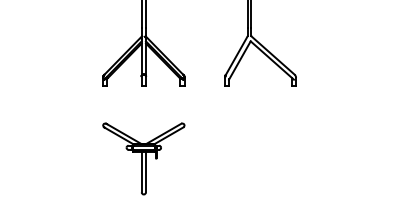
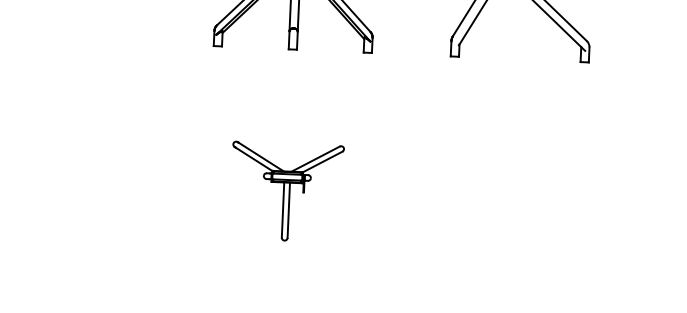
part: (143, 158) -> (285, 191), size x0.7

